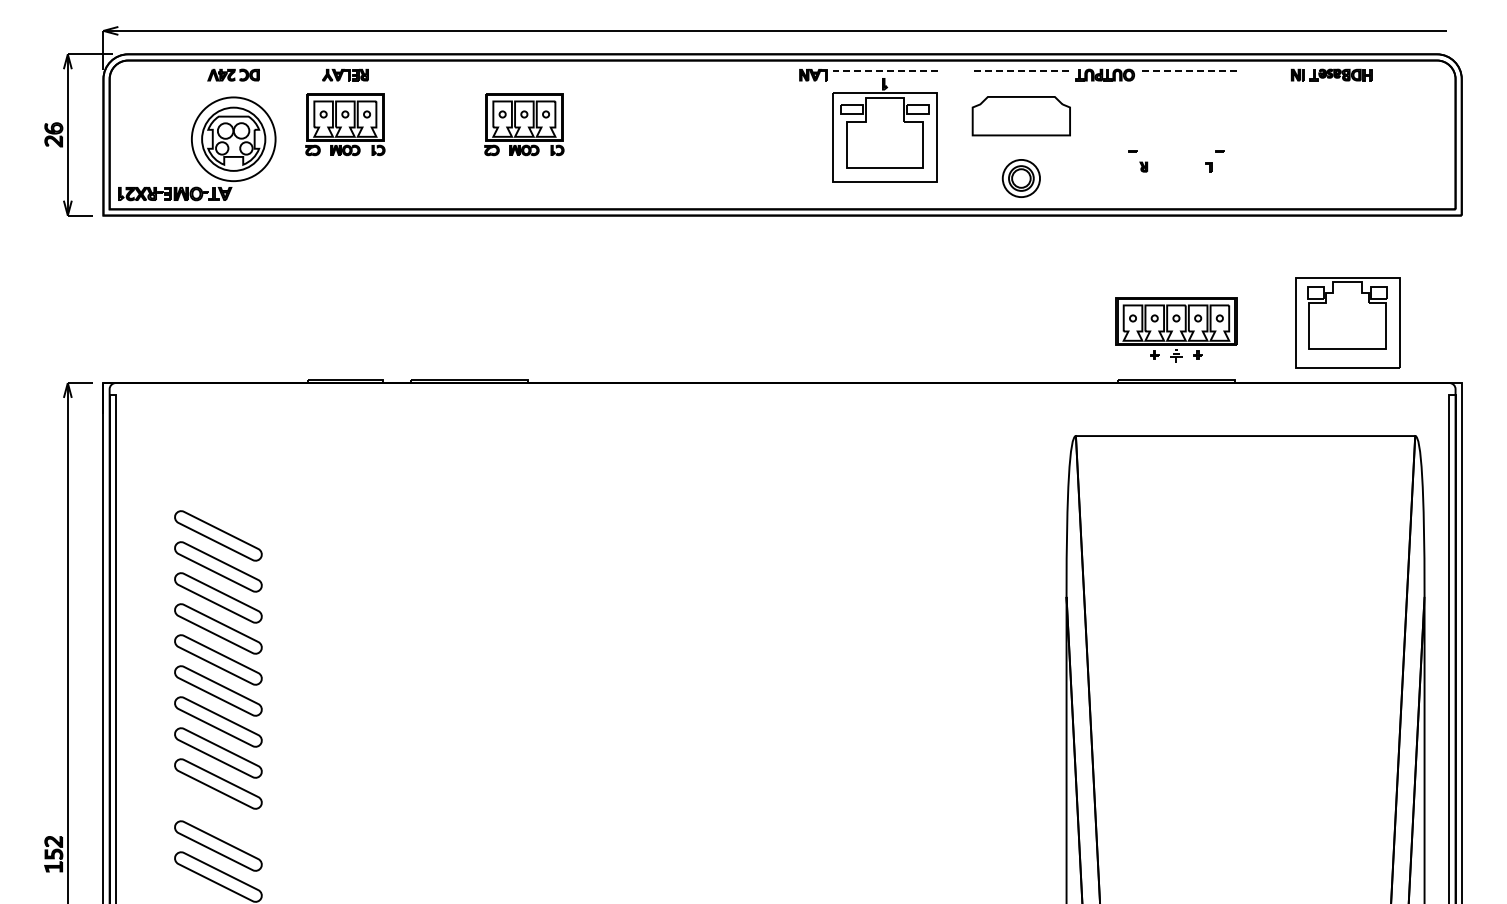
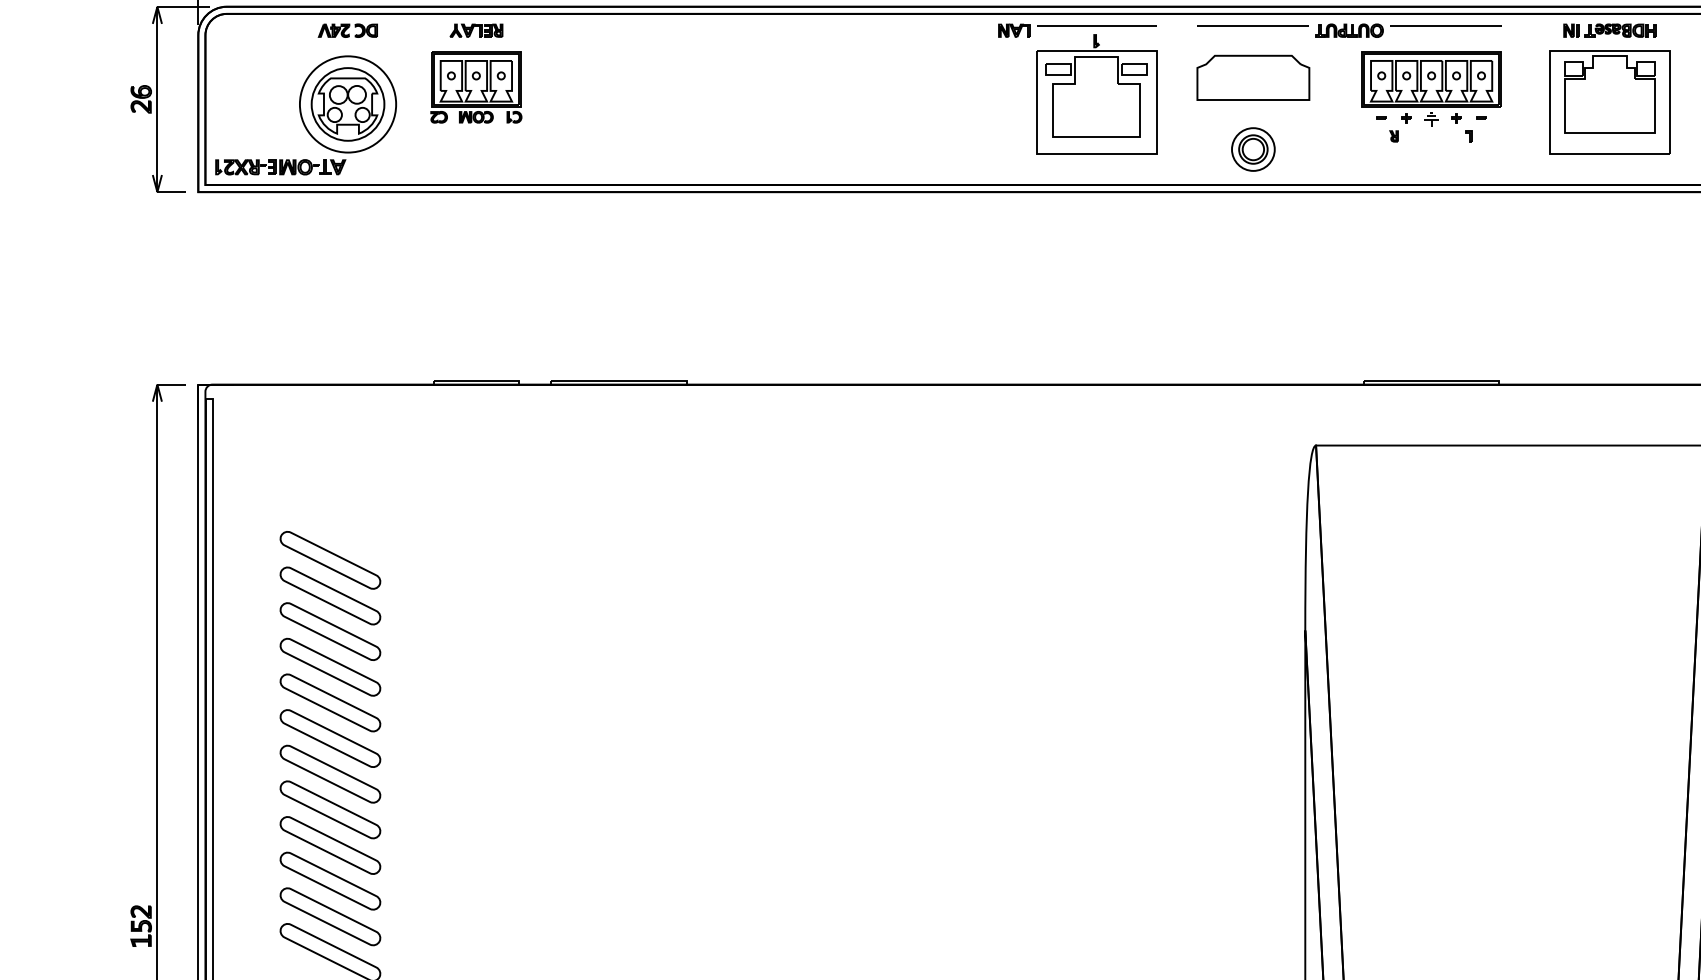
line: (885, 70) -> (1097, 25), dashed -> solid
line: (1020, 70) -> (1252, 25), dashed -> solid
line: (1188, 70) -> (1445, 25), dashed -> solid
part: (524, 124) -> (682, 87), removed
part: (1347, 322) -> (1609, 102), moved
part: (1176, 329) -> (1431, 88), moved
part: (218, 814) -> (330, 880), added

